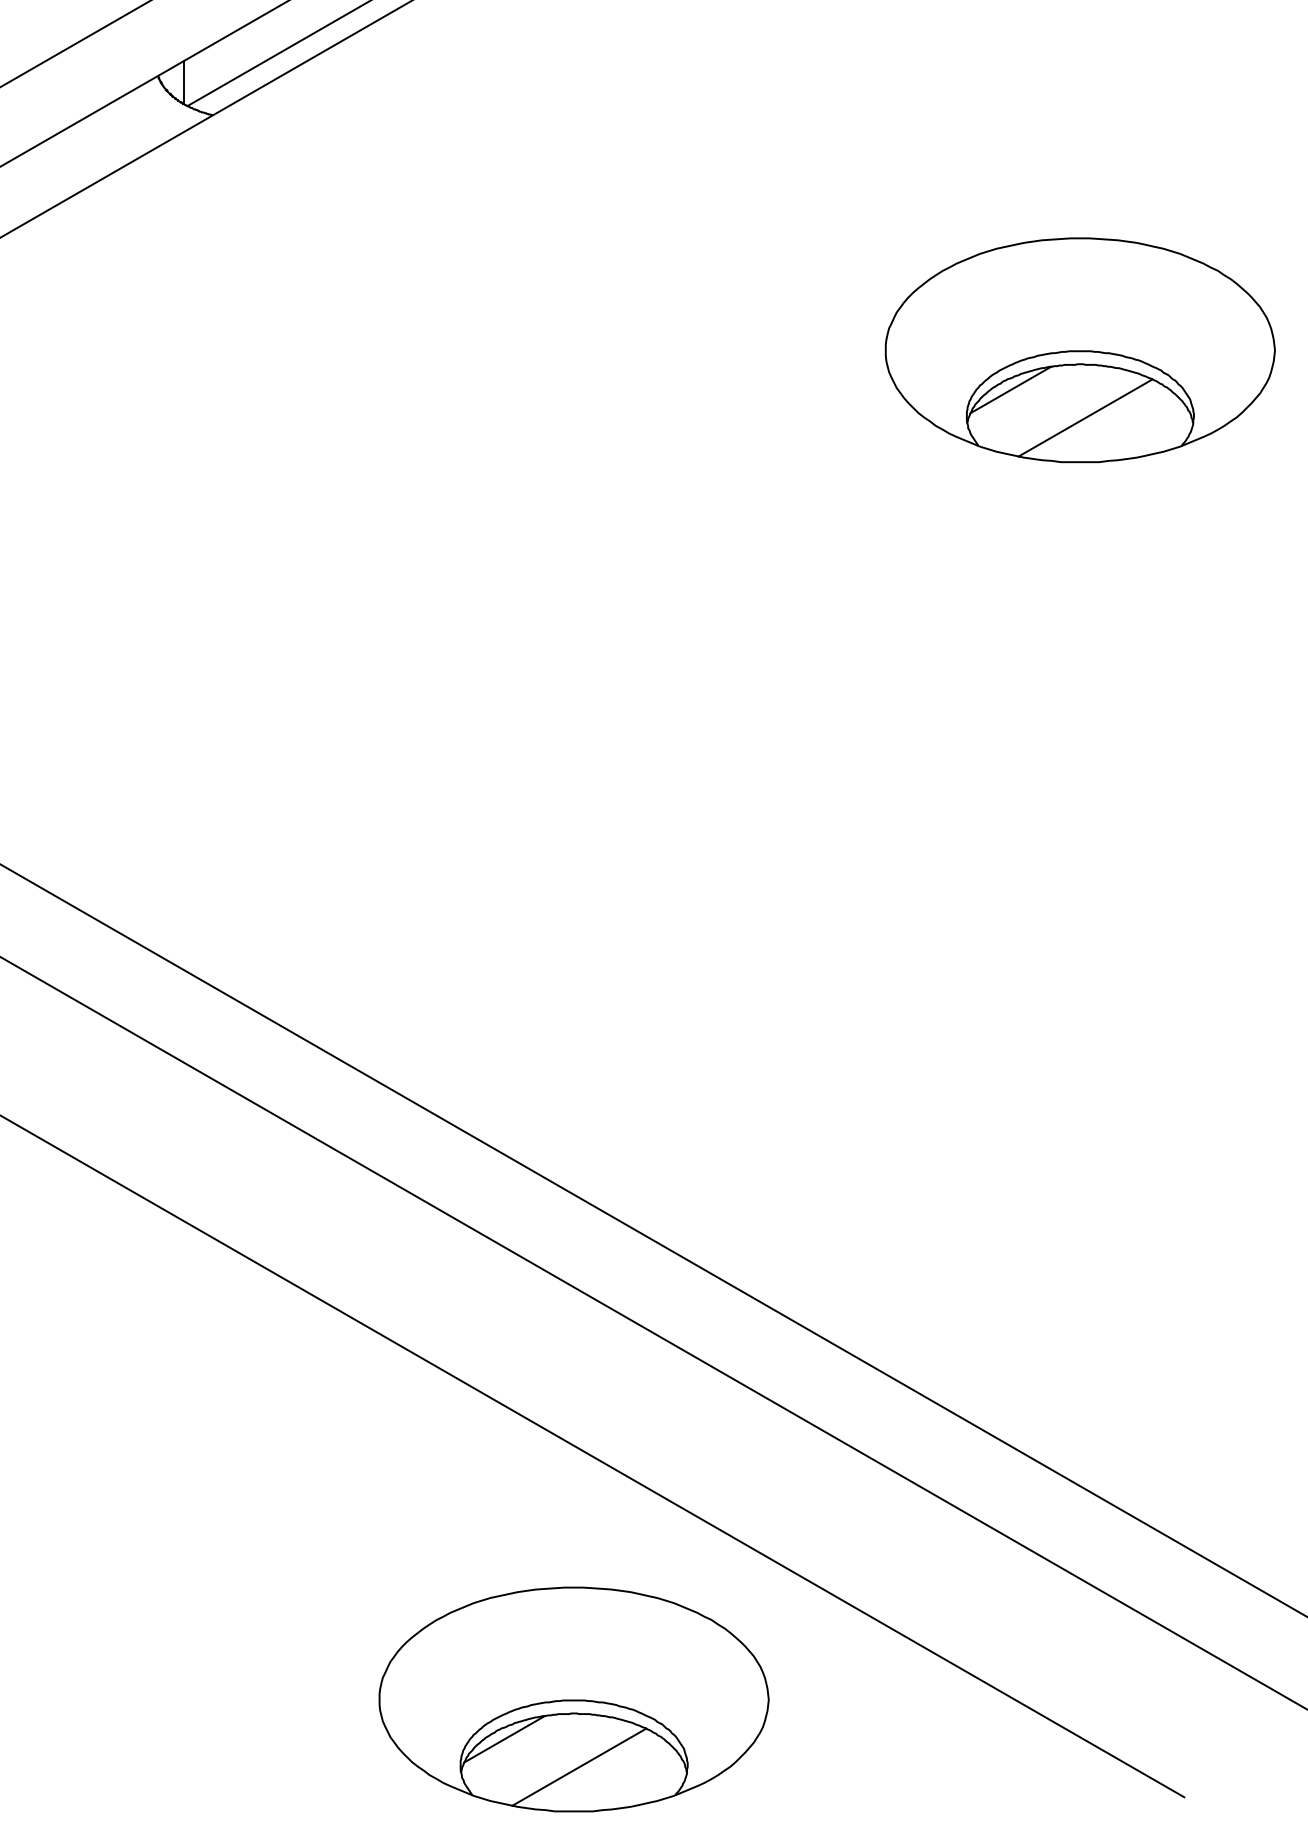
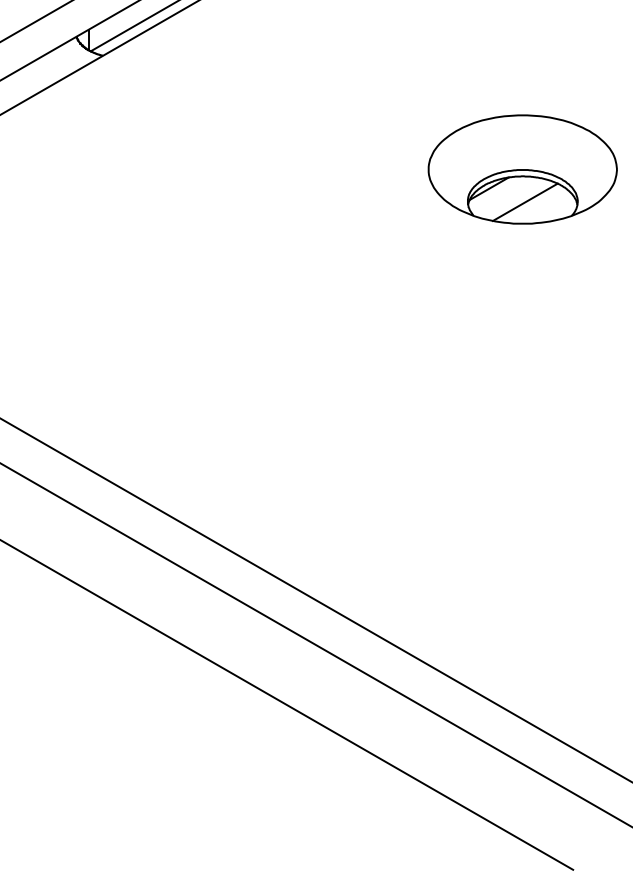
part: (573, 1699) -> (277, 822), removed

